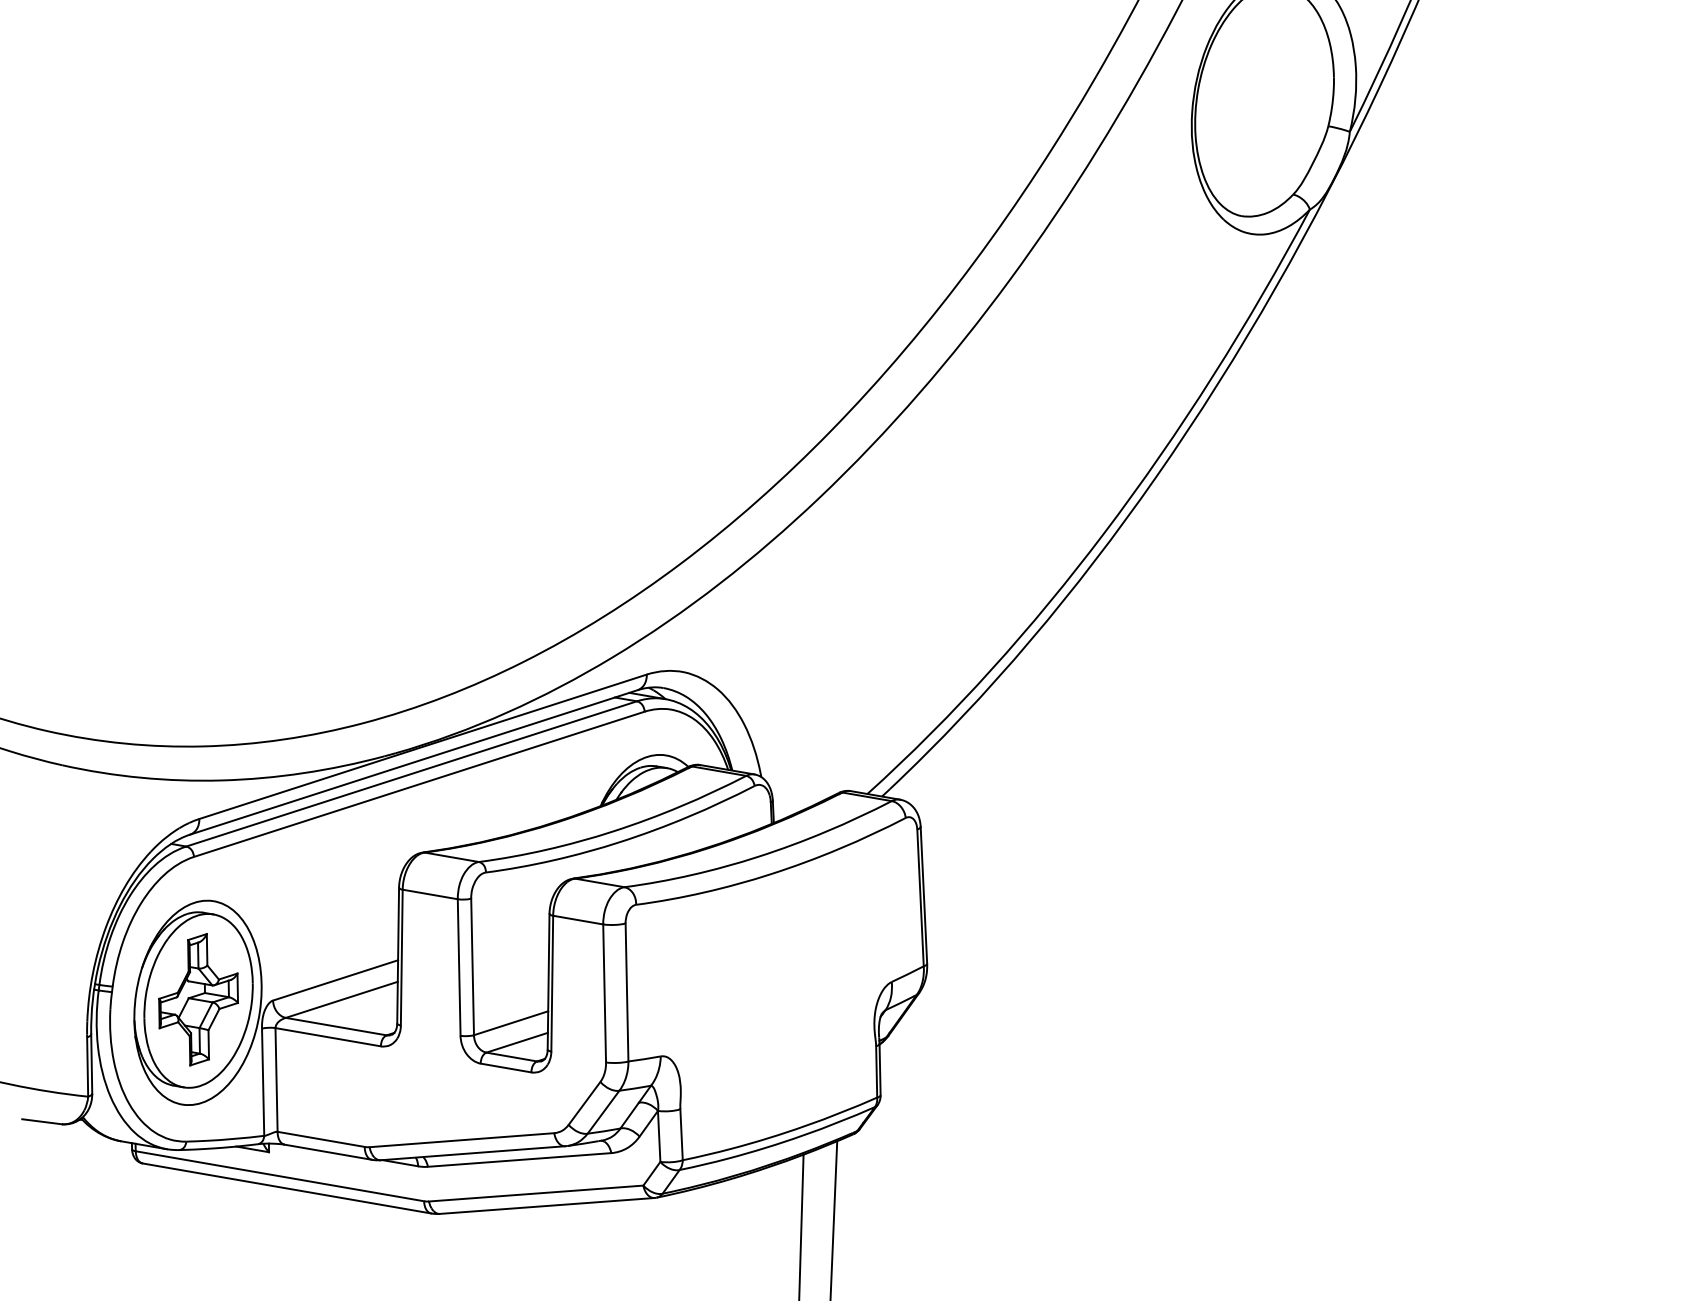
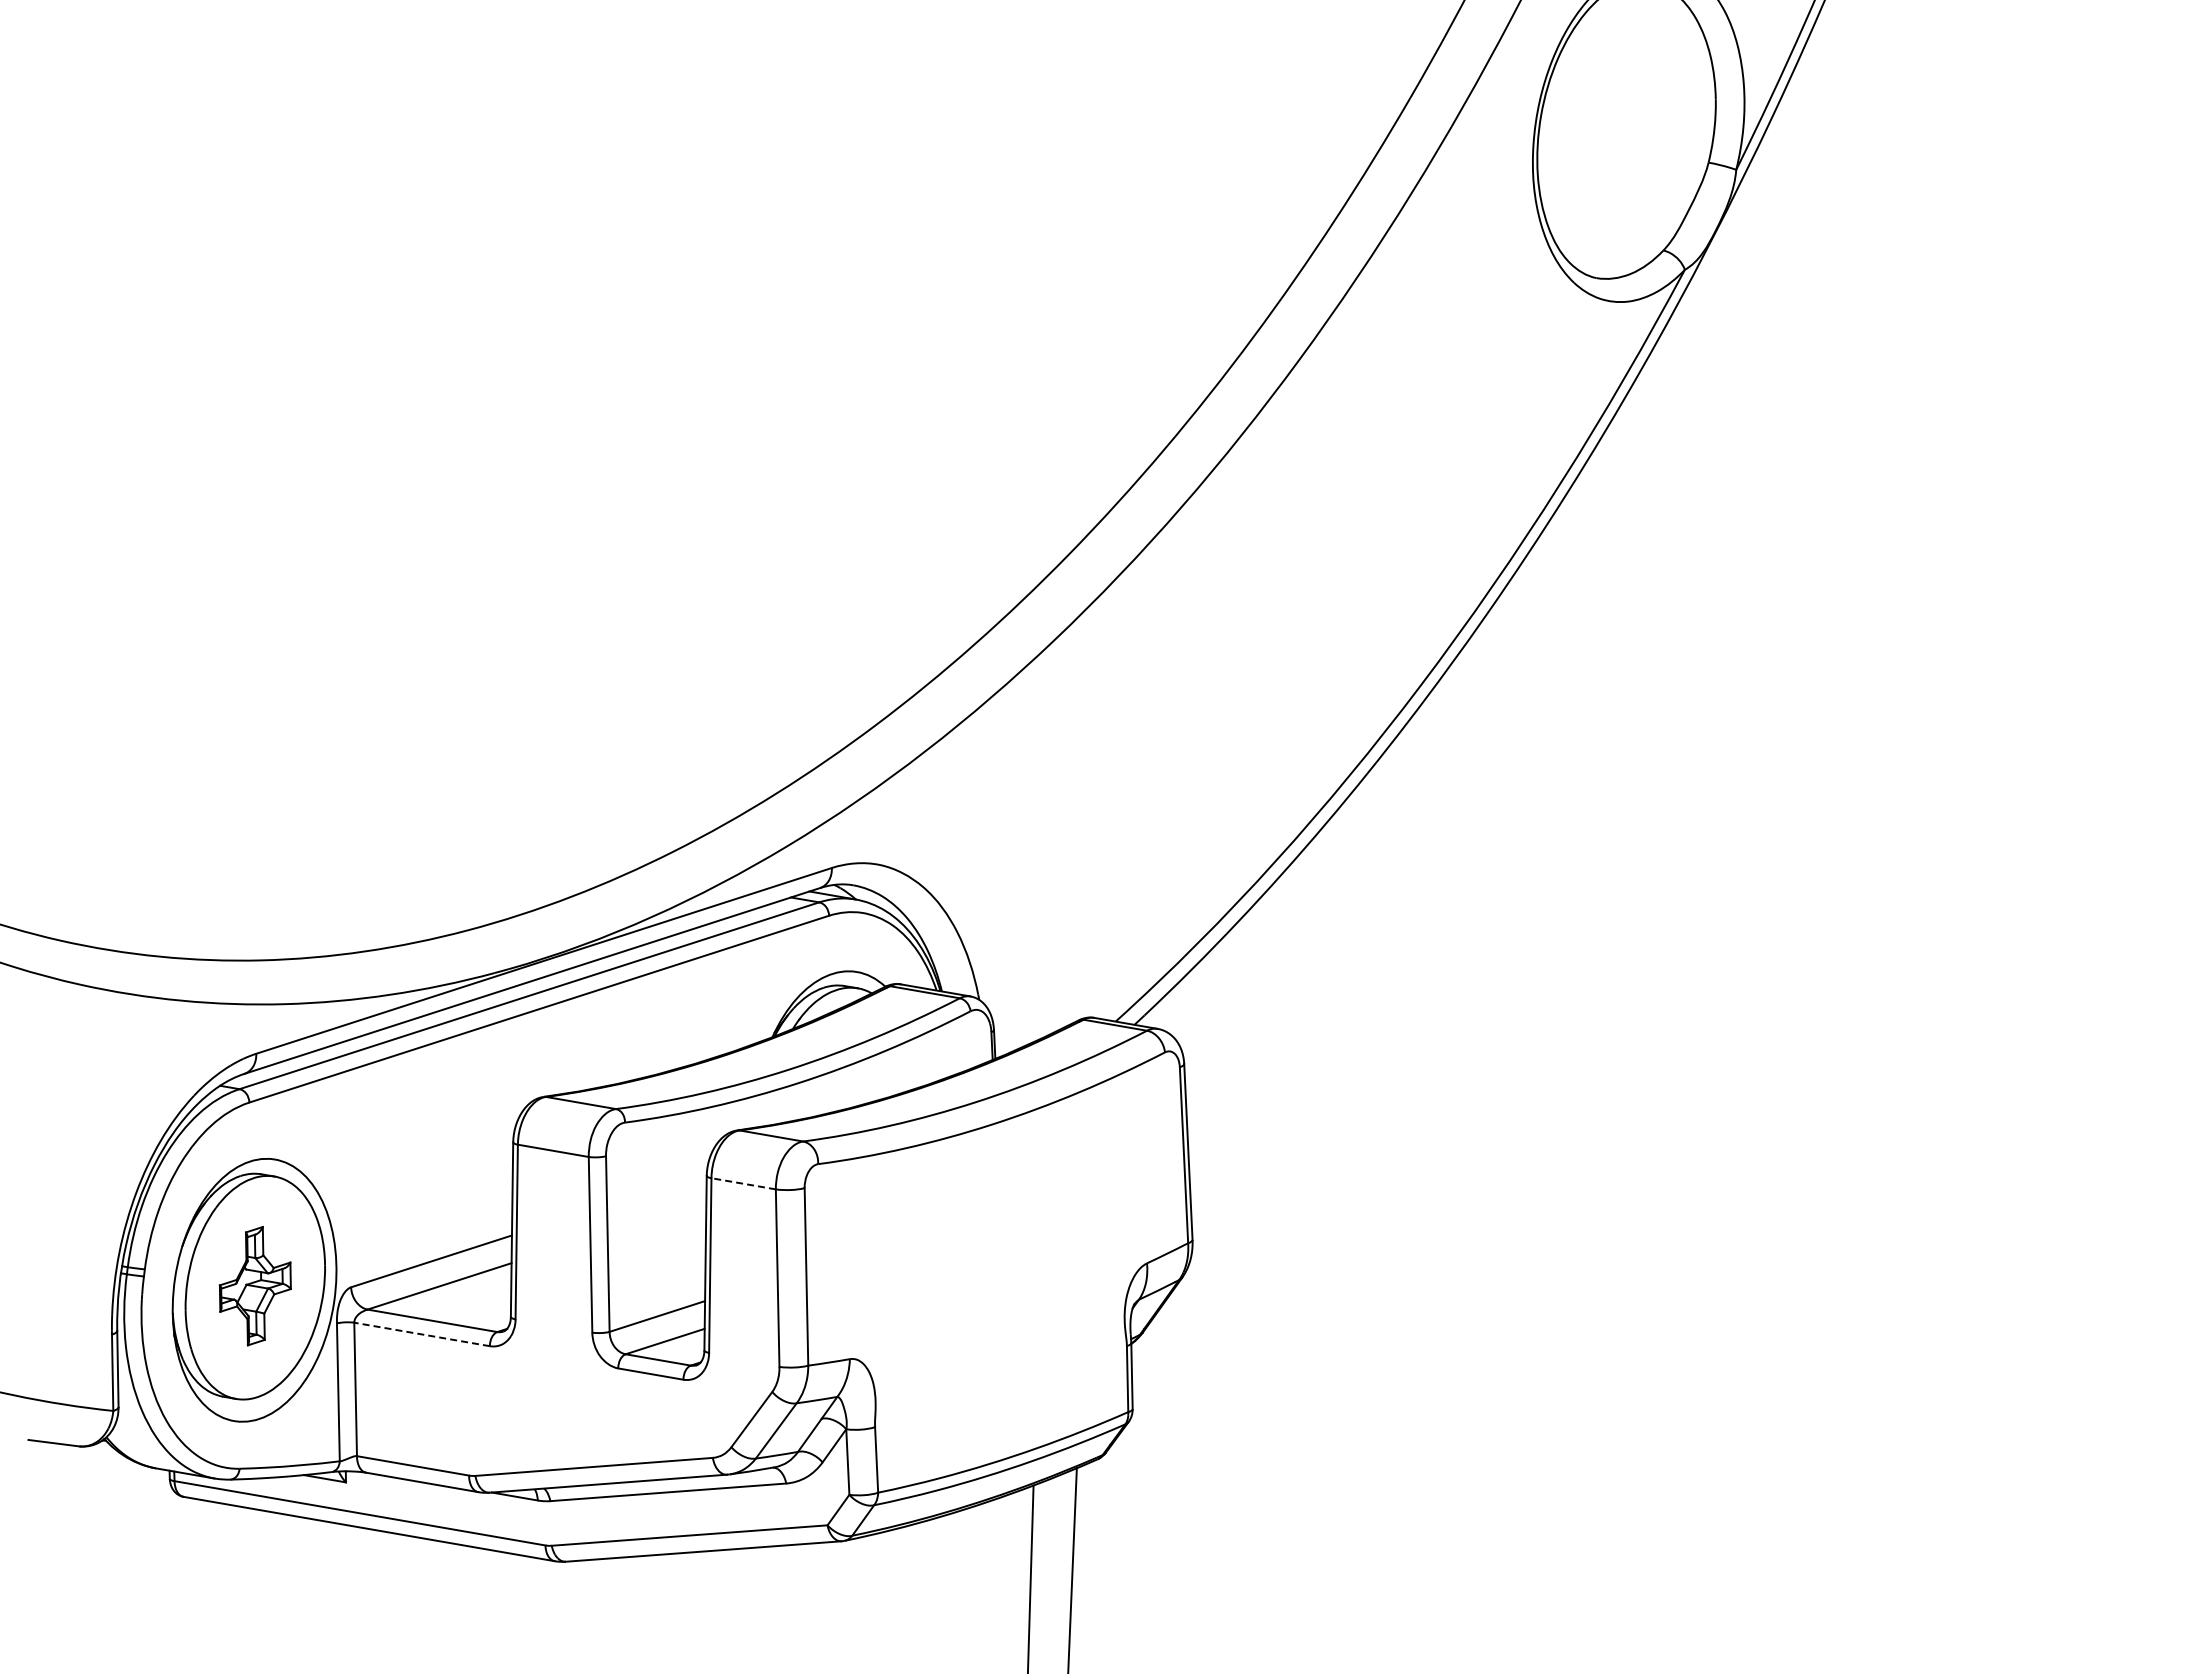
line: (578, 919) -> (743, 1183), solid -> dashed
part: (198, 999) -> (255, 1285), size x0.7
line: (328, 1037) -> (422, 1334), solid -> dashed

